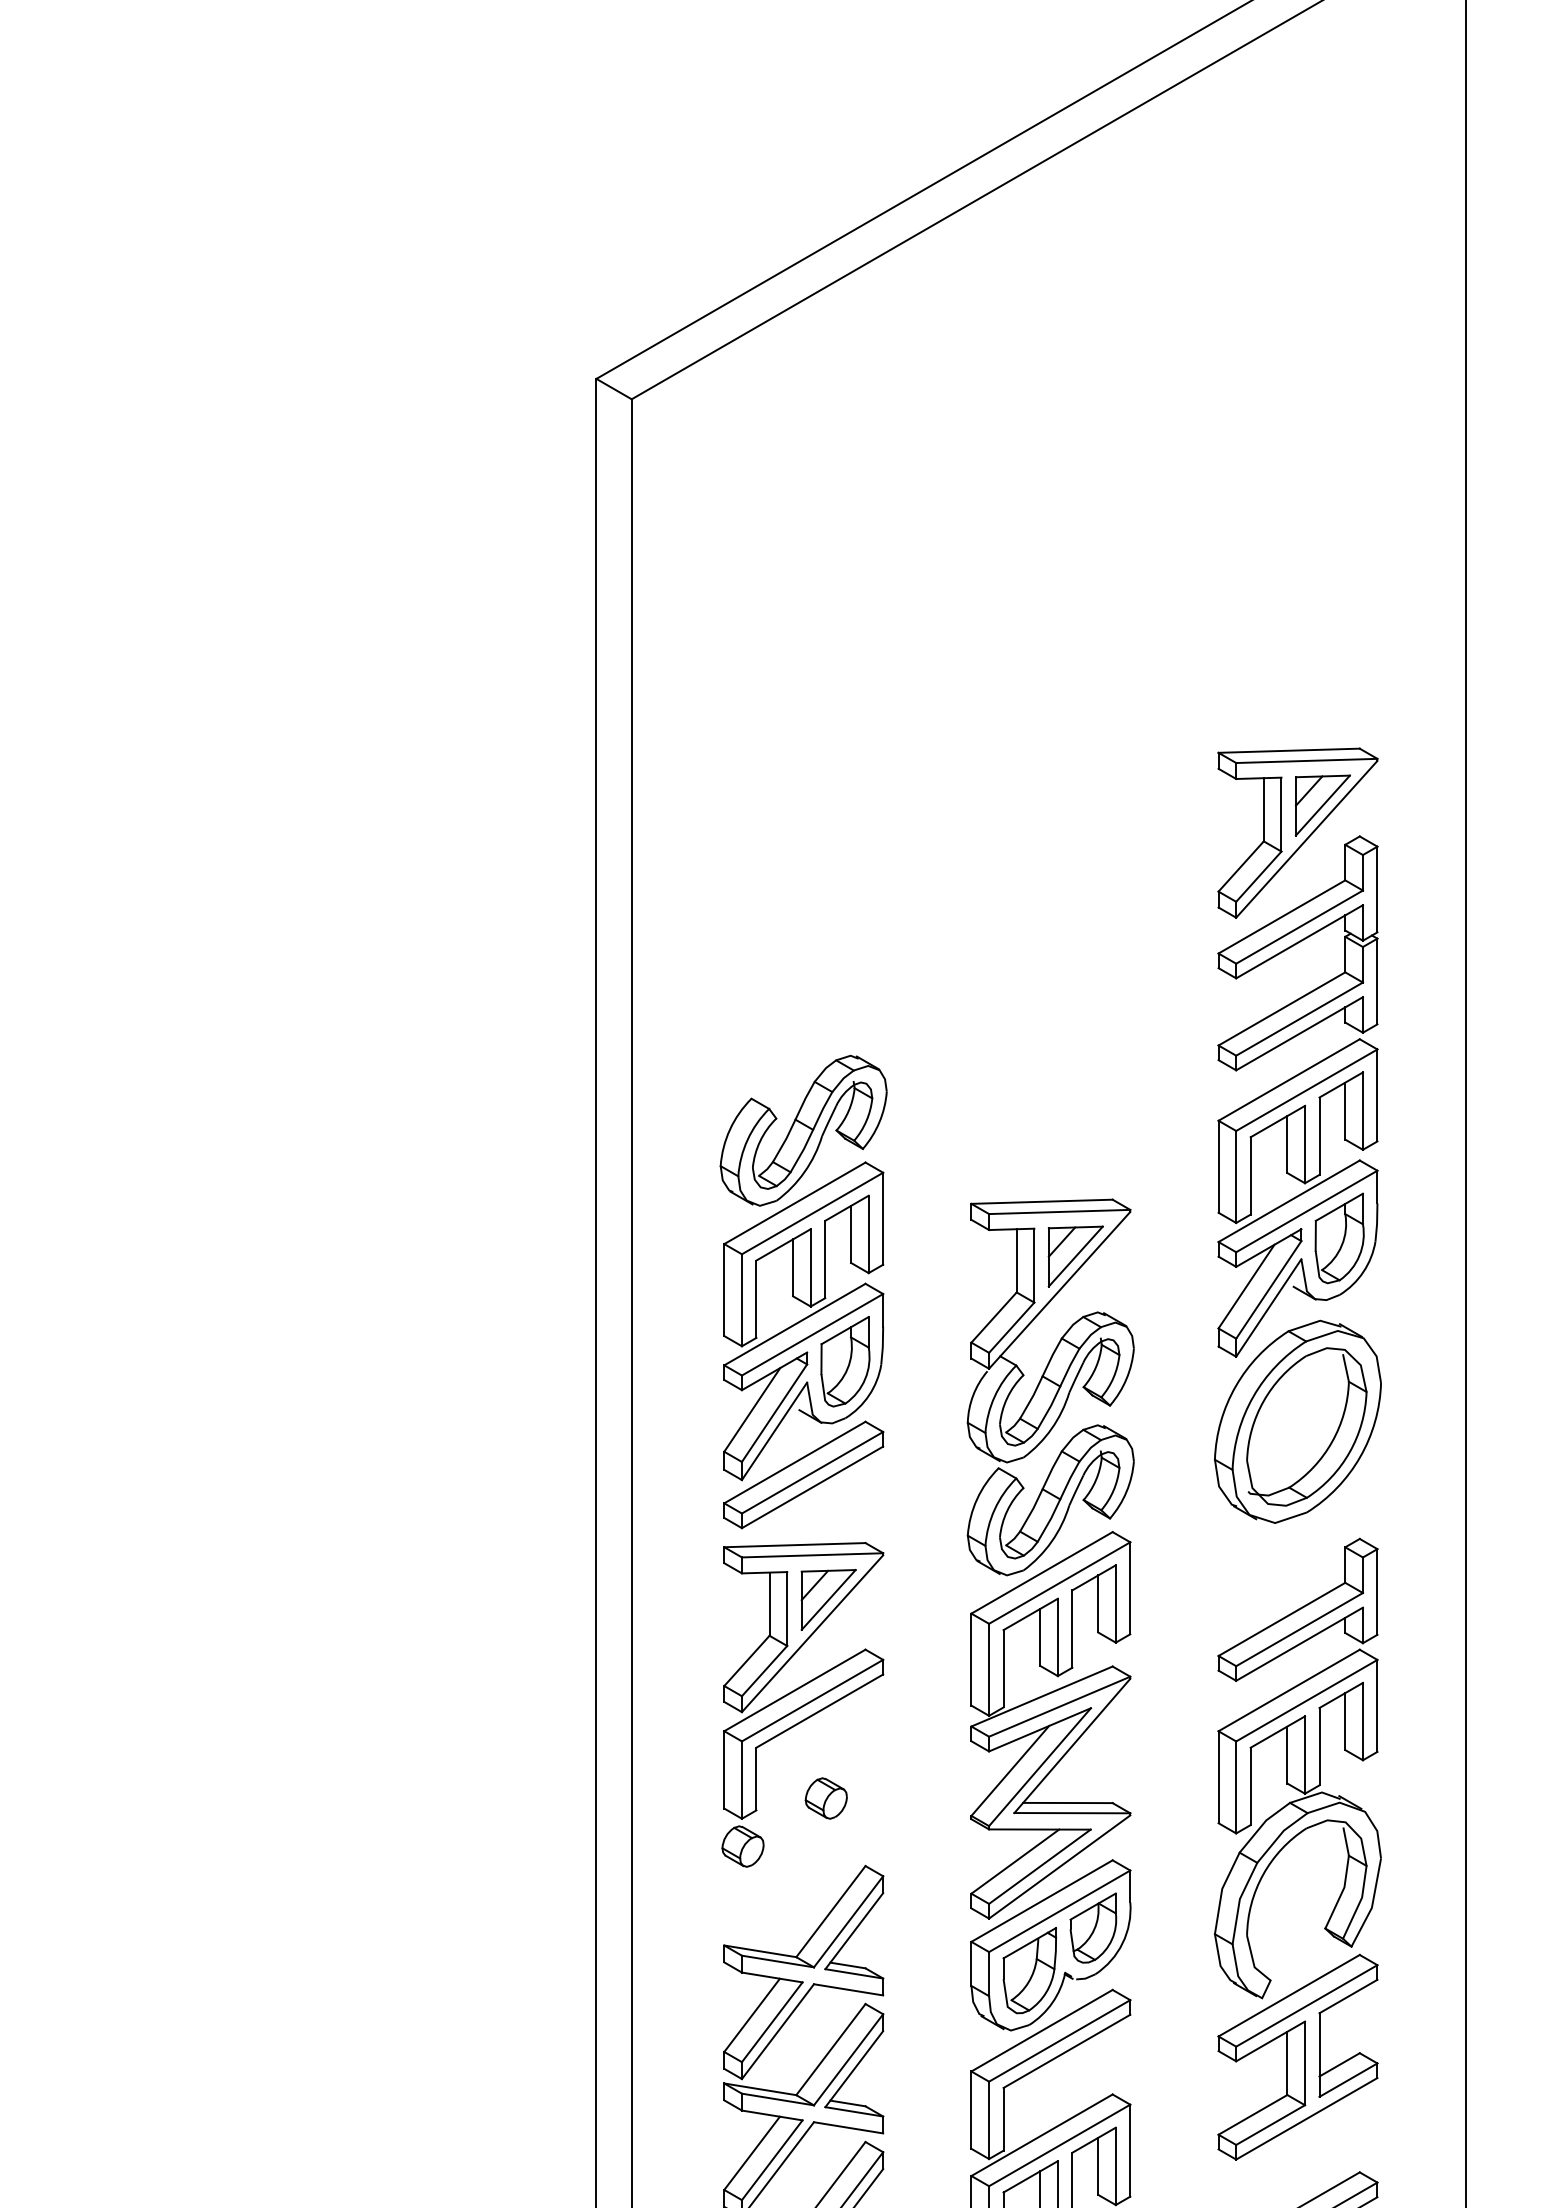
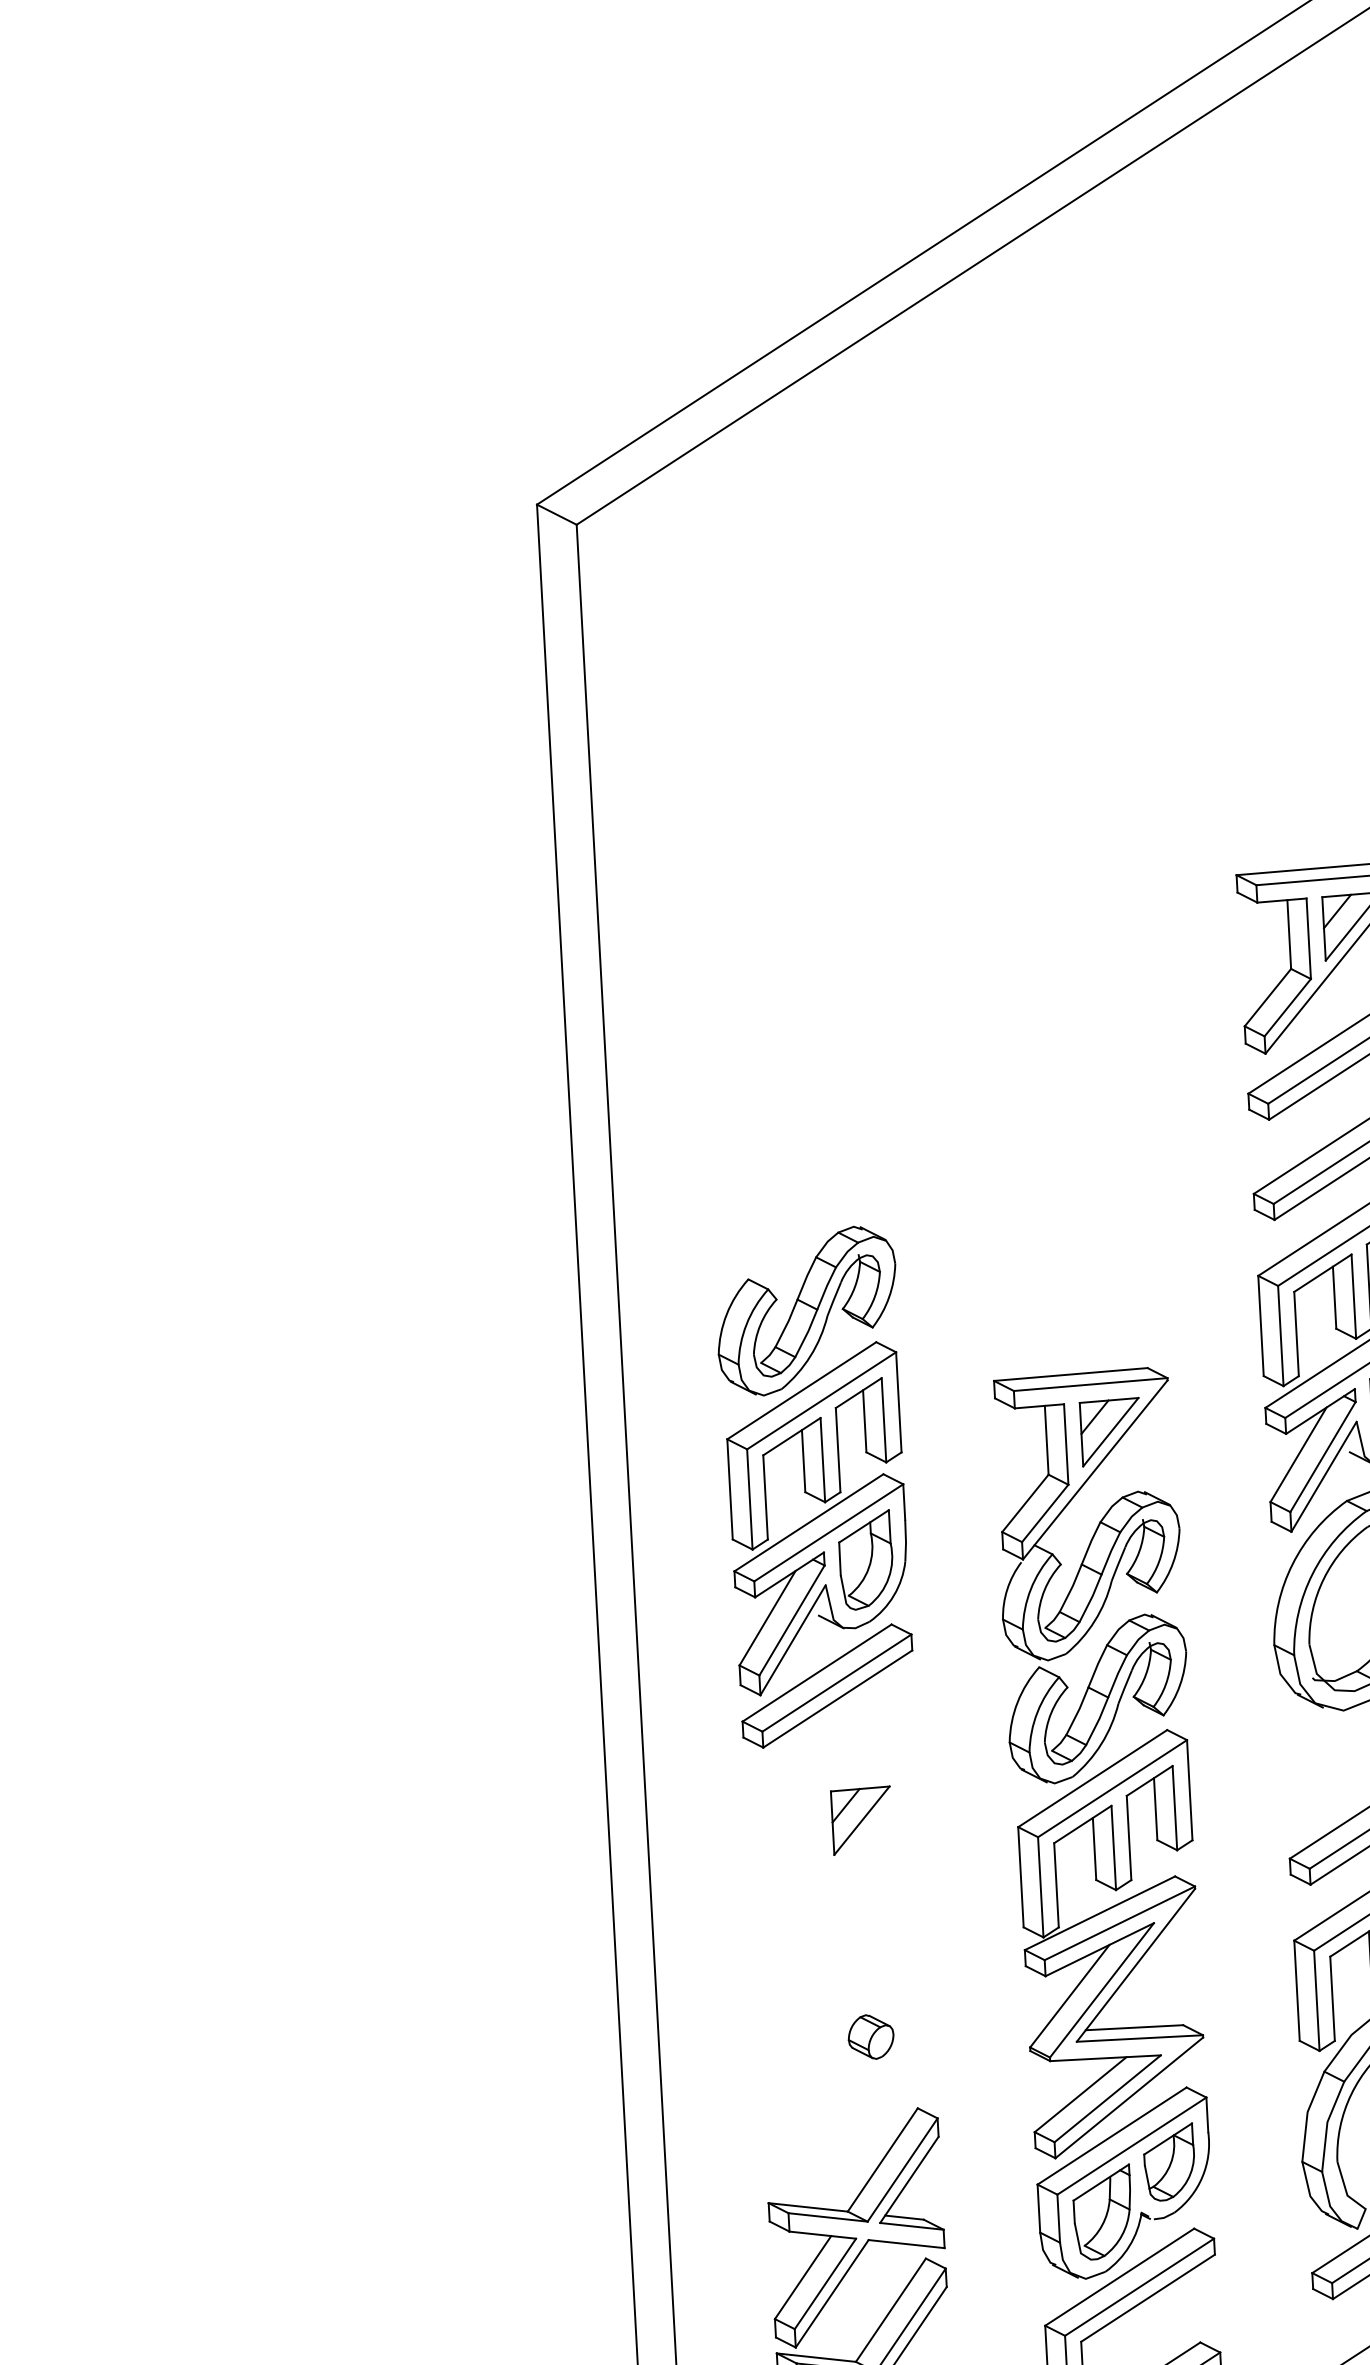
part: (802, 1704) -> (839, 1936), removed

